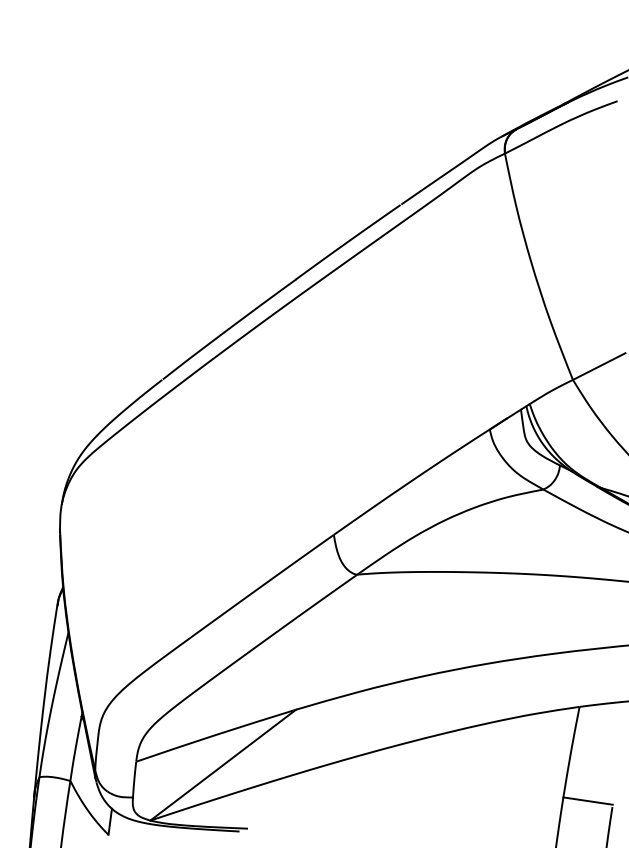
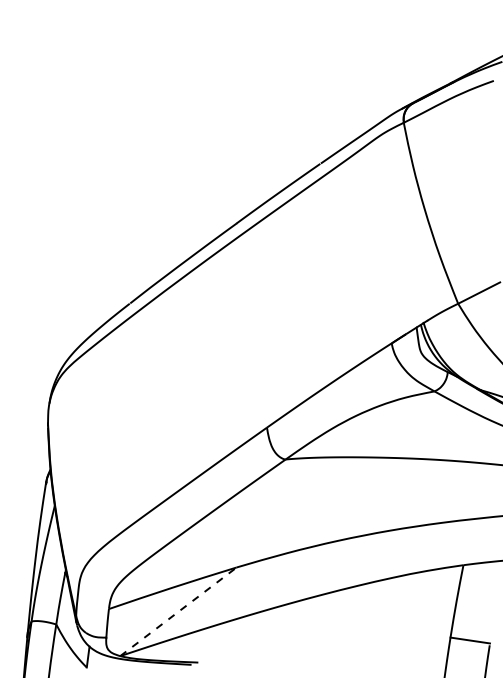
line: (223, 765) -> (178, 612), solid -> dashed

